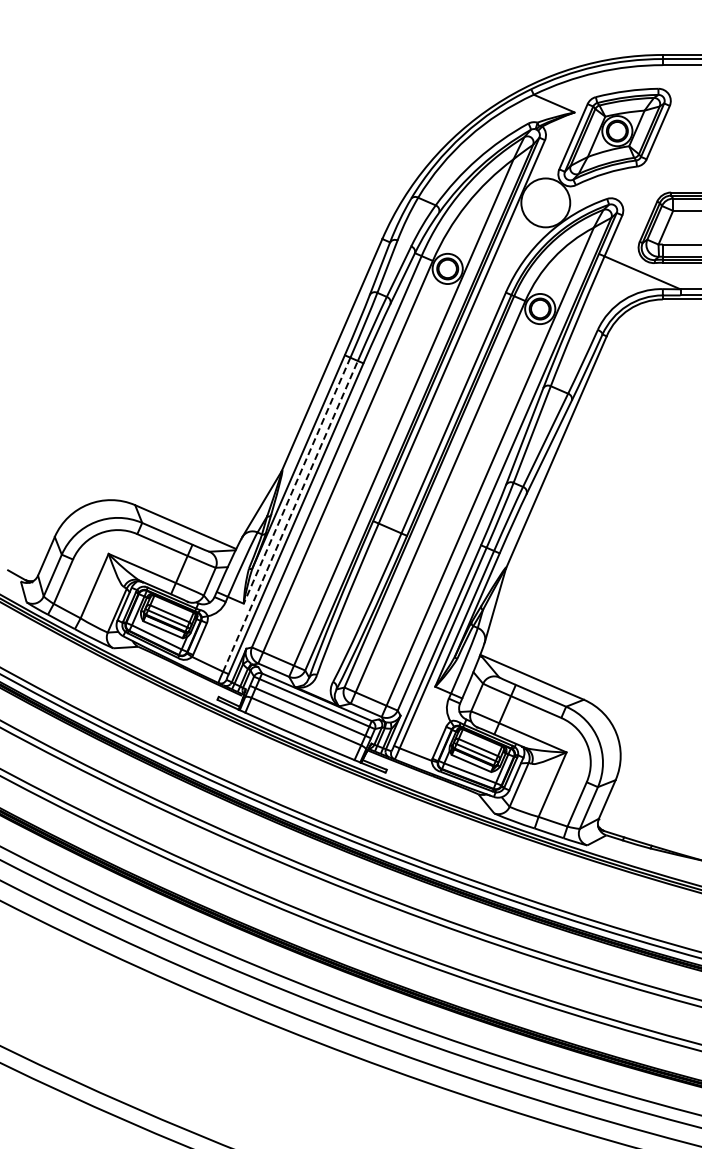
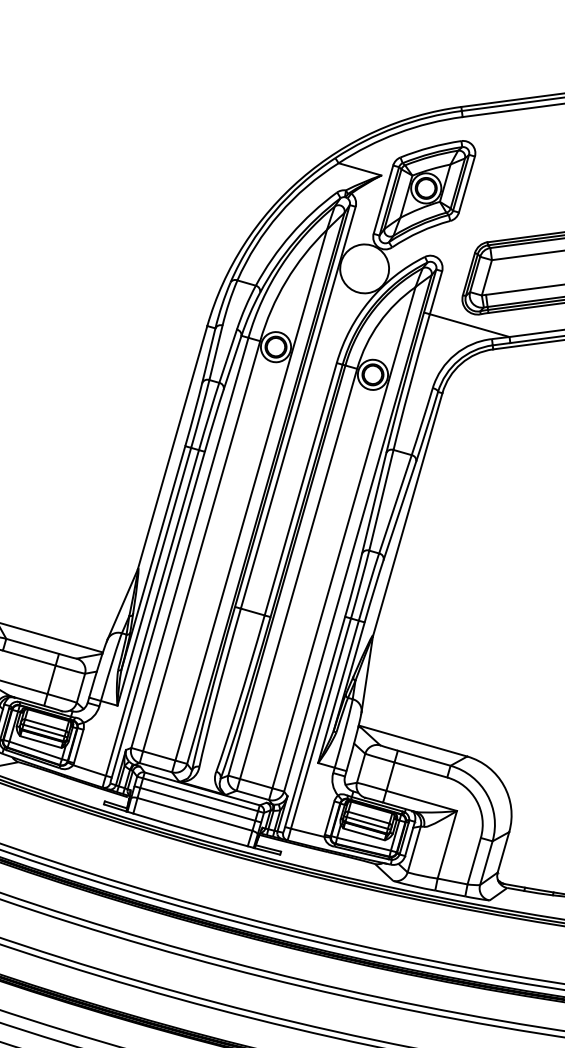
line: (296, 481) -> (153, 577), dashed -> solid
line: (290, 515) -> (152, 612), dashed -> solid

